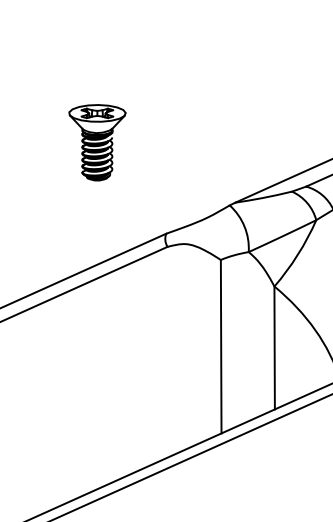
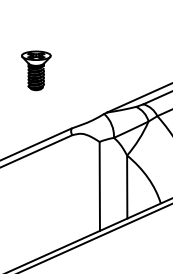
part: (97, 142) -> (36, 70), moved

